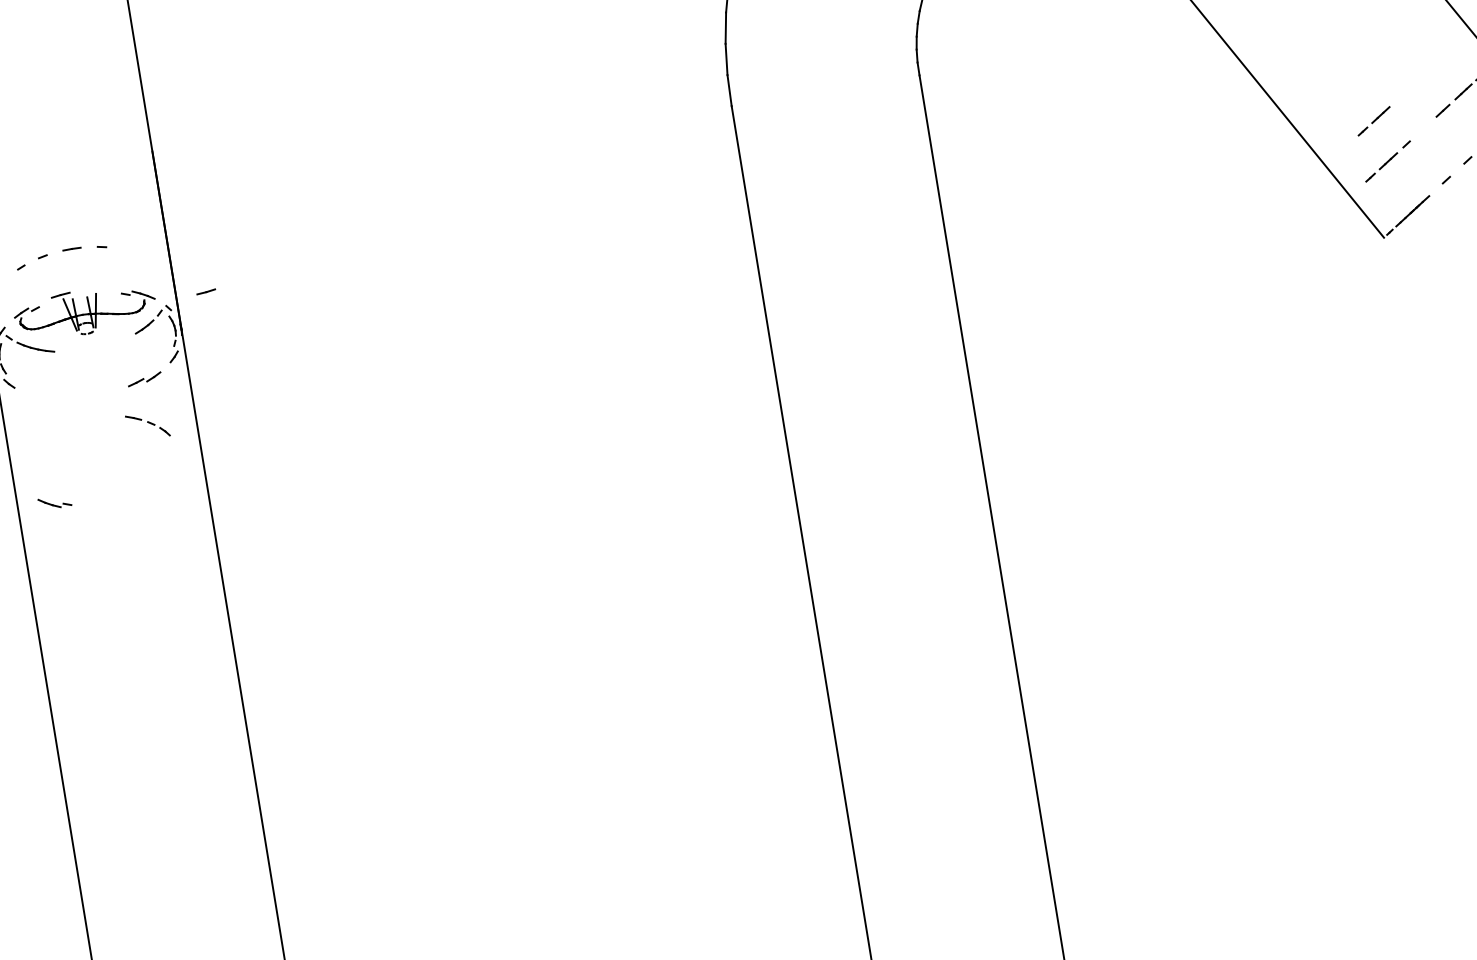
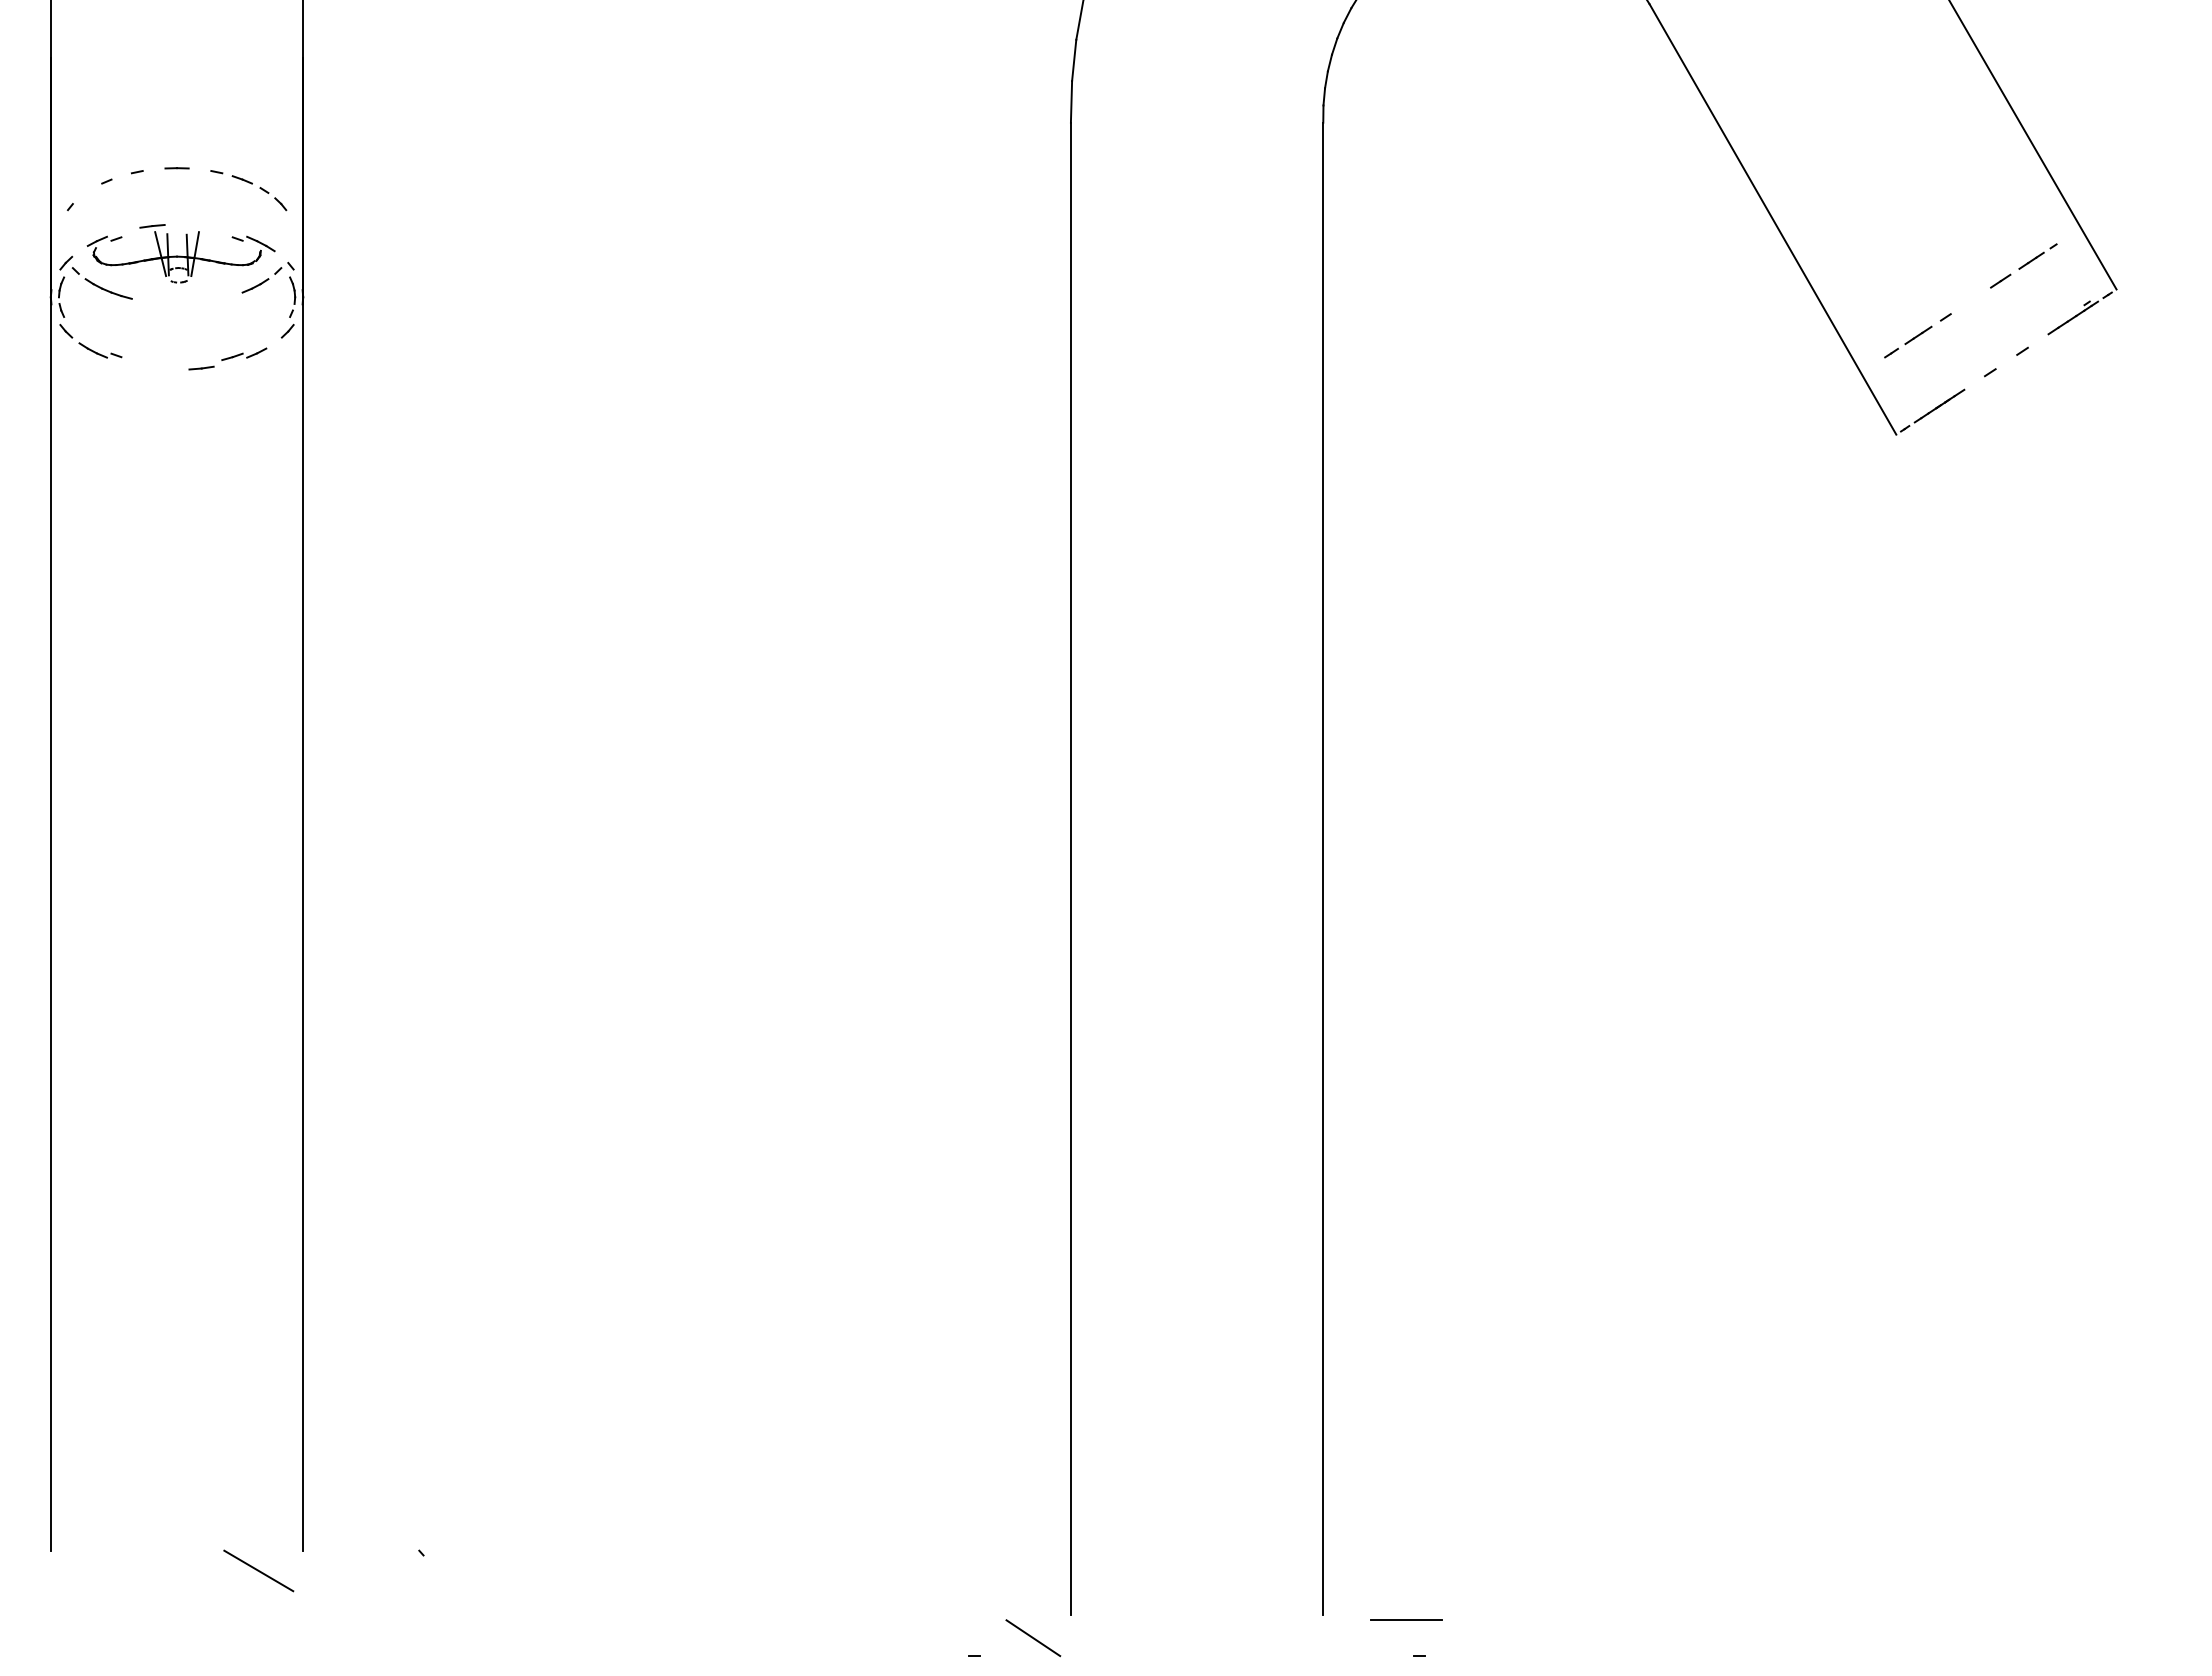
line: (1374, 120) -> (1908, 279), removed
line: (206, 291) -> (201, 367), moved
part: (147, 426) -> (259, 193), moved
part: (54, 502) -> (100, 350), moved

